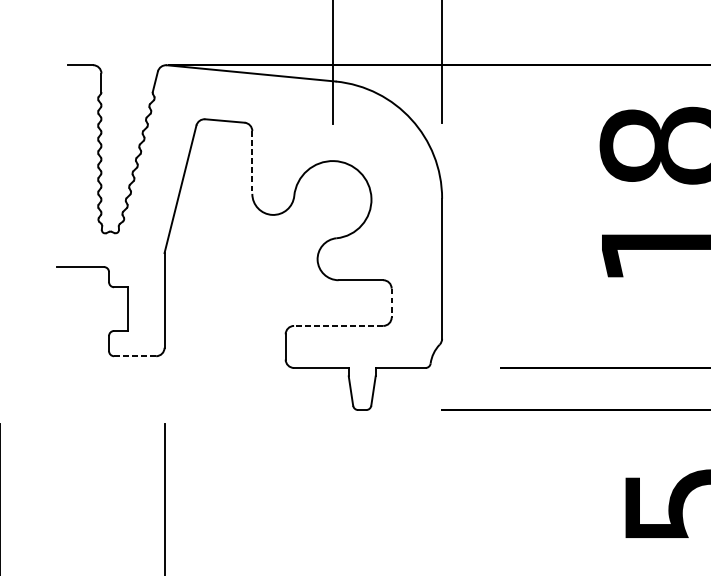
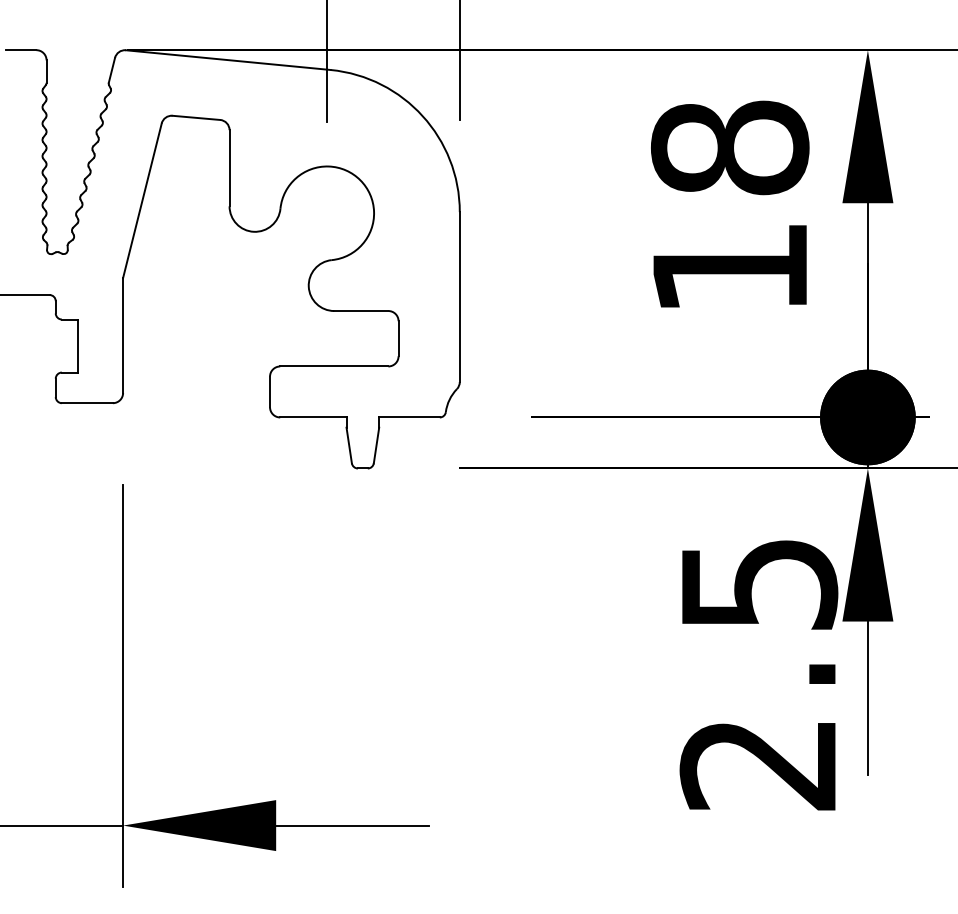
line: (252, 162) -> (229, 168), dashed -> solid
line: (391, 302) -> (398, 338), dashed -> solid
line: (338, 325) -> (333, 366), dashed -> solid
line: (135, 356) -> (87, 403), dashed -> solid

